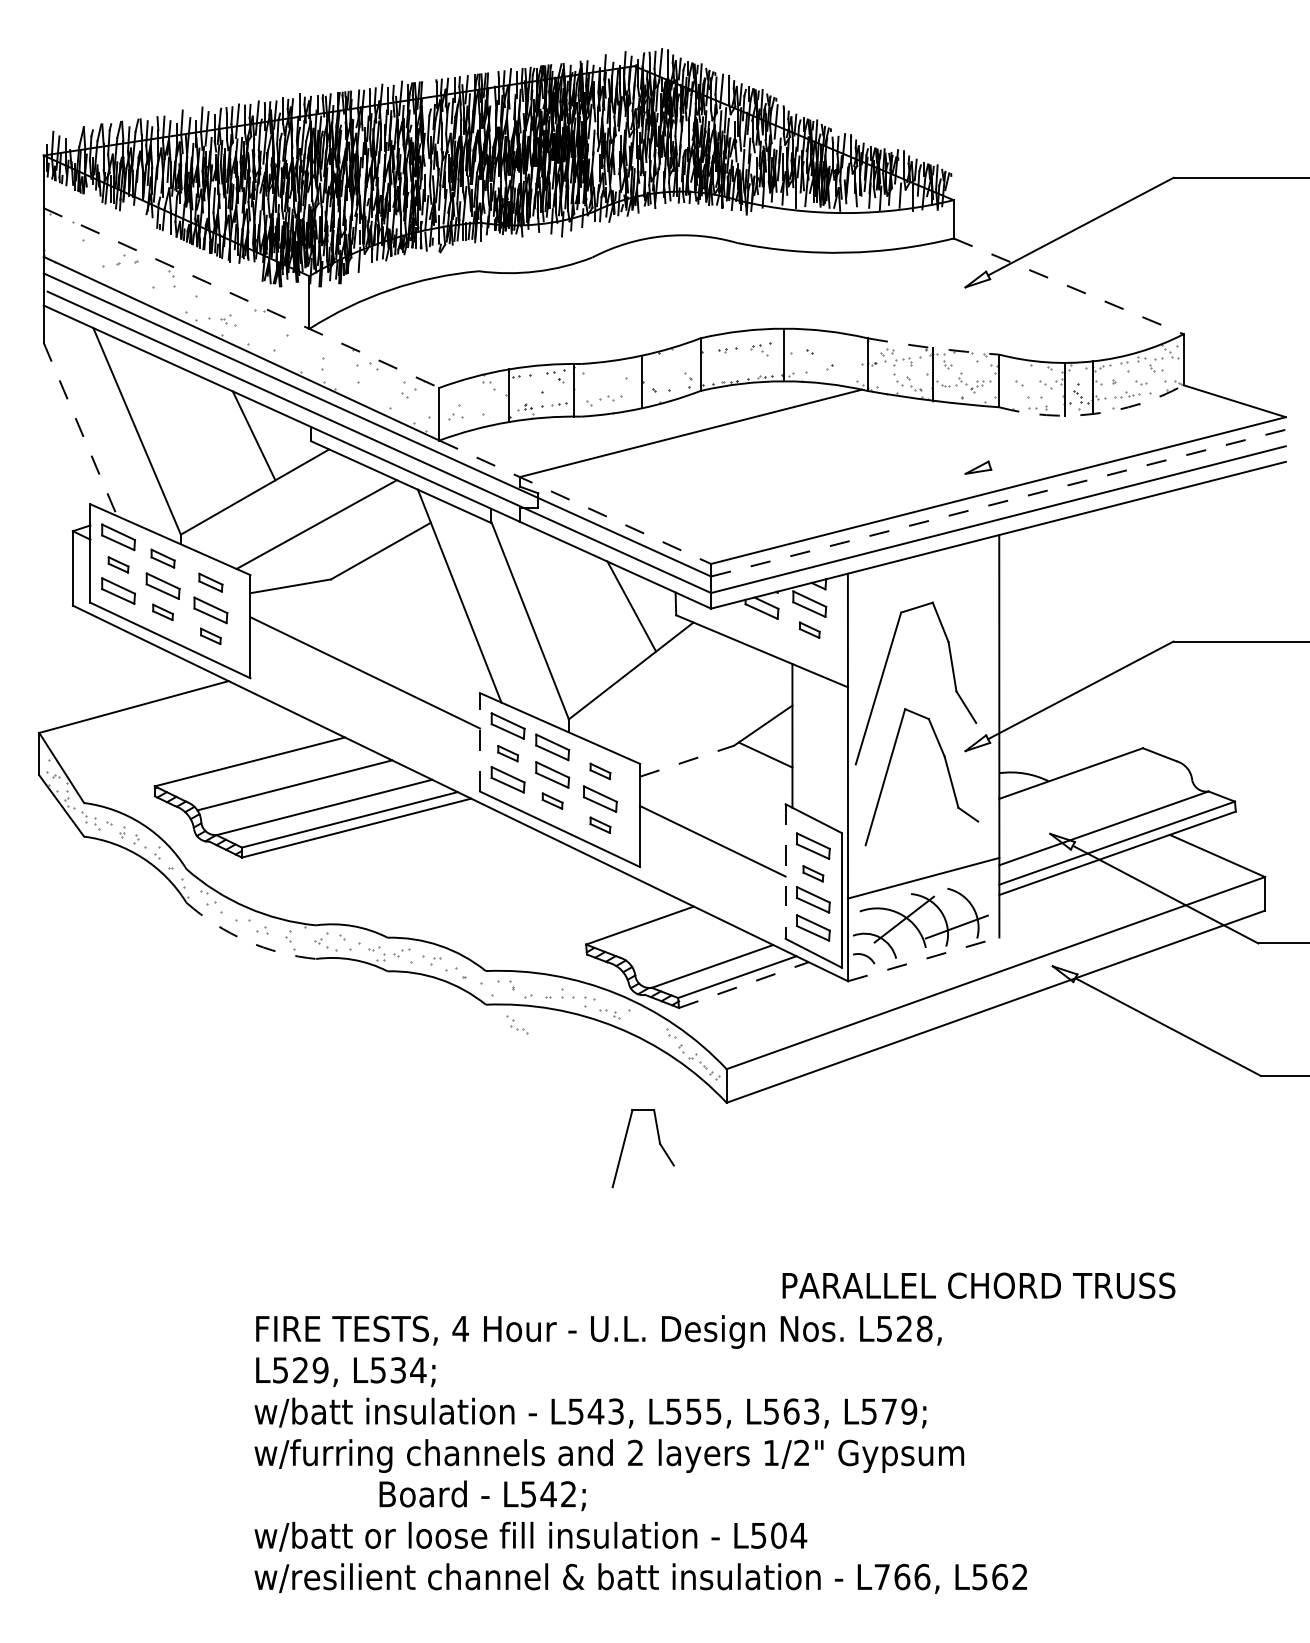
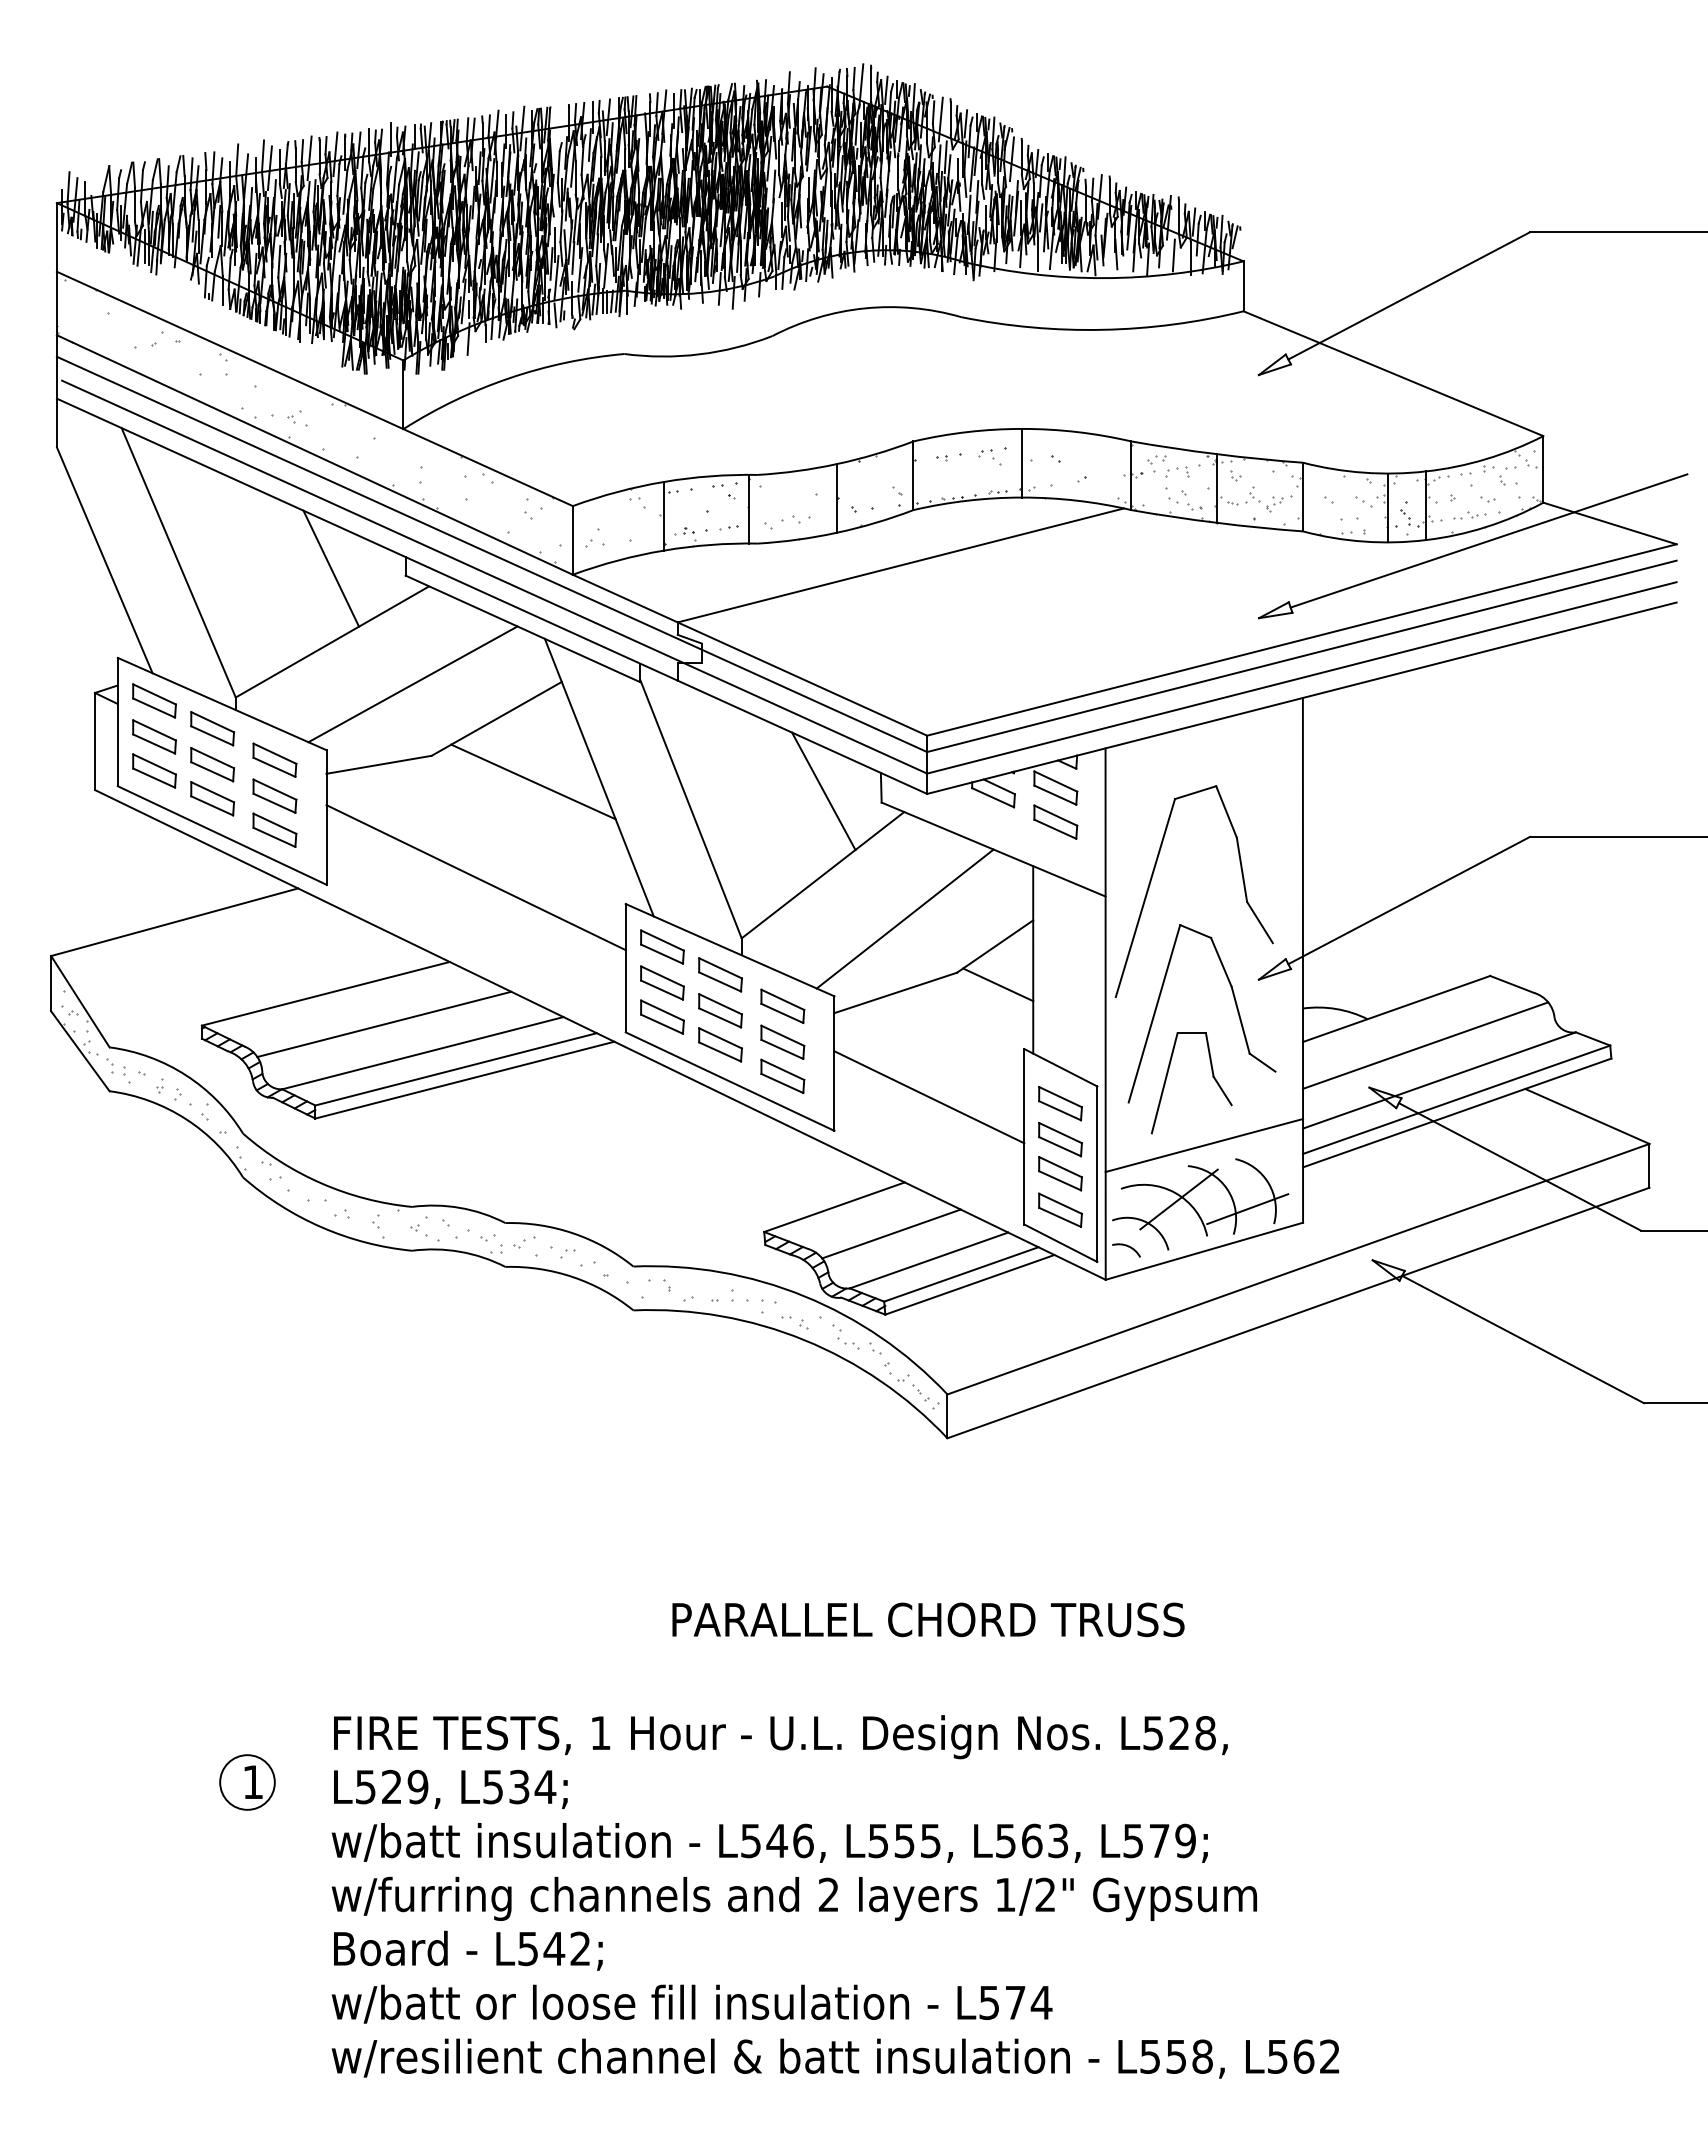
line: (1068, 286) -> (1393, 373), dashed -> solid
line: (242, 298) -> (315, 389), dashed -> solid
arc: (933, 348) -> (1216, 454), dashed -> solid
arc: (1093, 414) -> (1425, 540), dashed -> solid
line: (1141, 414) -> (1488, 540), added
line: (80, 429) -> (104, 560), dashed -> solid
line: (575, 502) -> (750, 655), dashed -> solid
line: (998, 503) -> (1301, 656), dashed -> solid
part: (163, 558) -> (212, 728), size x1.43
part: (118, 564) -> (154, 736), size x1.67
part: (210, 582) -> (274, 759), size x1.43
line: (409, 599) -> (533, 781), added
part: (163, 612) -> (212, 798), size x1.67
part: (809, 629) -> (1055, 821), size x1.67
part: (210, 635) -> (274, 829), size x1.67
line: (693, 704) -> (904, 918), added
line: (479, 741) -> (625, 967), dashed -> solid
part: (508, 753) -> (662, 982), size x1.67
line: (686, 760) -> (895, 992), dashed -> solid
part: (600, 770) -> (782, 1005), size x1.67
part: (552, 800) -> (720, 1044), size x1.67
line: (1093, 801) -> (1425, 1045), added
part: (600, 825) -> (782, 1076), size x1.67
line: (785, 871) -> (1024, 1136), dashed -> solid
part: (813, 873) -> (1060, 1139), size x1.67
arc: (246, 941) -> (321, 1227), dashed -> solid
line: (683, 945) -> (891, 1233), added
line: (923, 959) -> (1204, 1251), dashed -> solid
line: (743, 984) -> (969, 1284), dashed -> solid
part: (517, 1024) -> (845, 1336), moved
part: (659, 1144) -> (1212, 1077), moved
text: (979, 1285) -> (928, 1619), moved
text: (460, 1328) -> (600, 1732), 4 -> 1
part: (189, 1366) -> (247, 1782), added
text: (616, 1411) -> (803, 1840), L543, -> L546,
text: (482, 1495) -> (468, 1950), moved
text: (778, 1535) -> (1015, 2002), L504 -> L574
text: (902, 1576) -> (1176, 2056), L766, -> L558,

